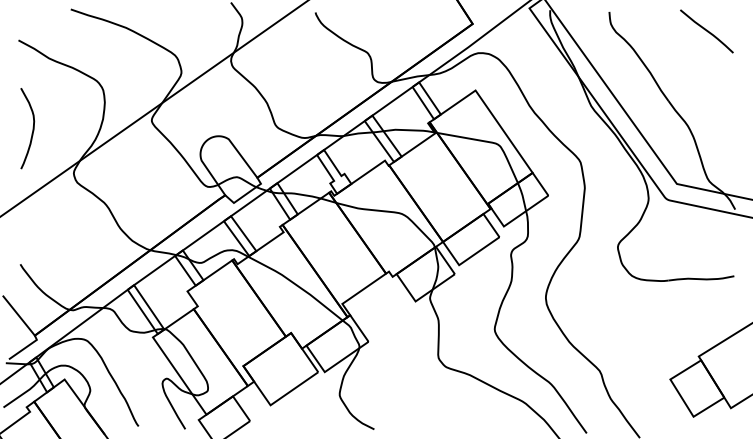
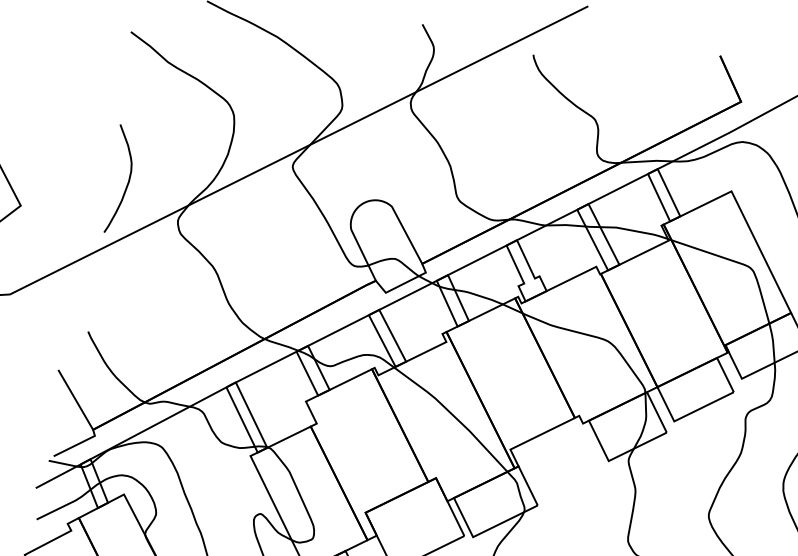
curve: (32, 128) -> (127, 180), moved

